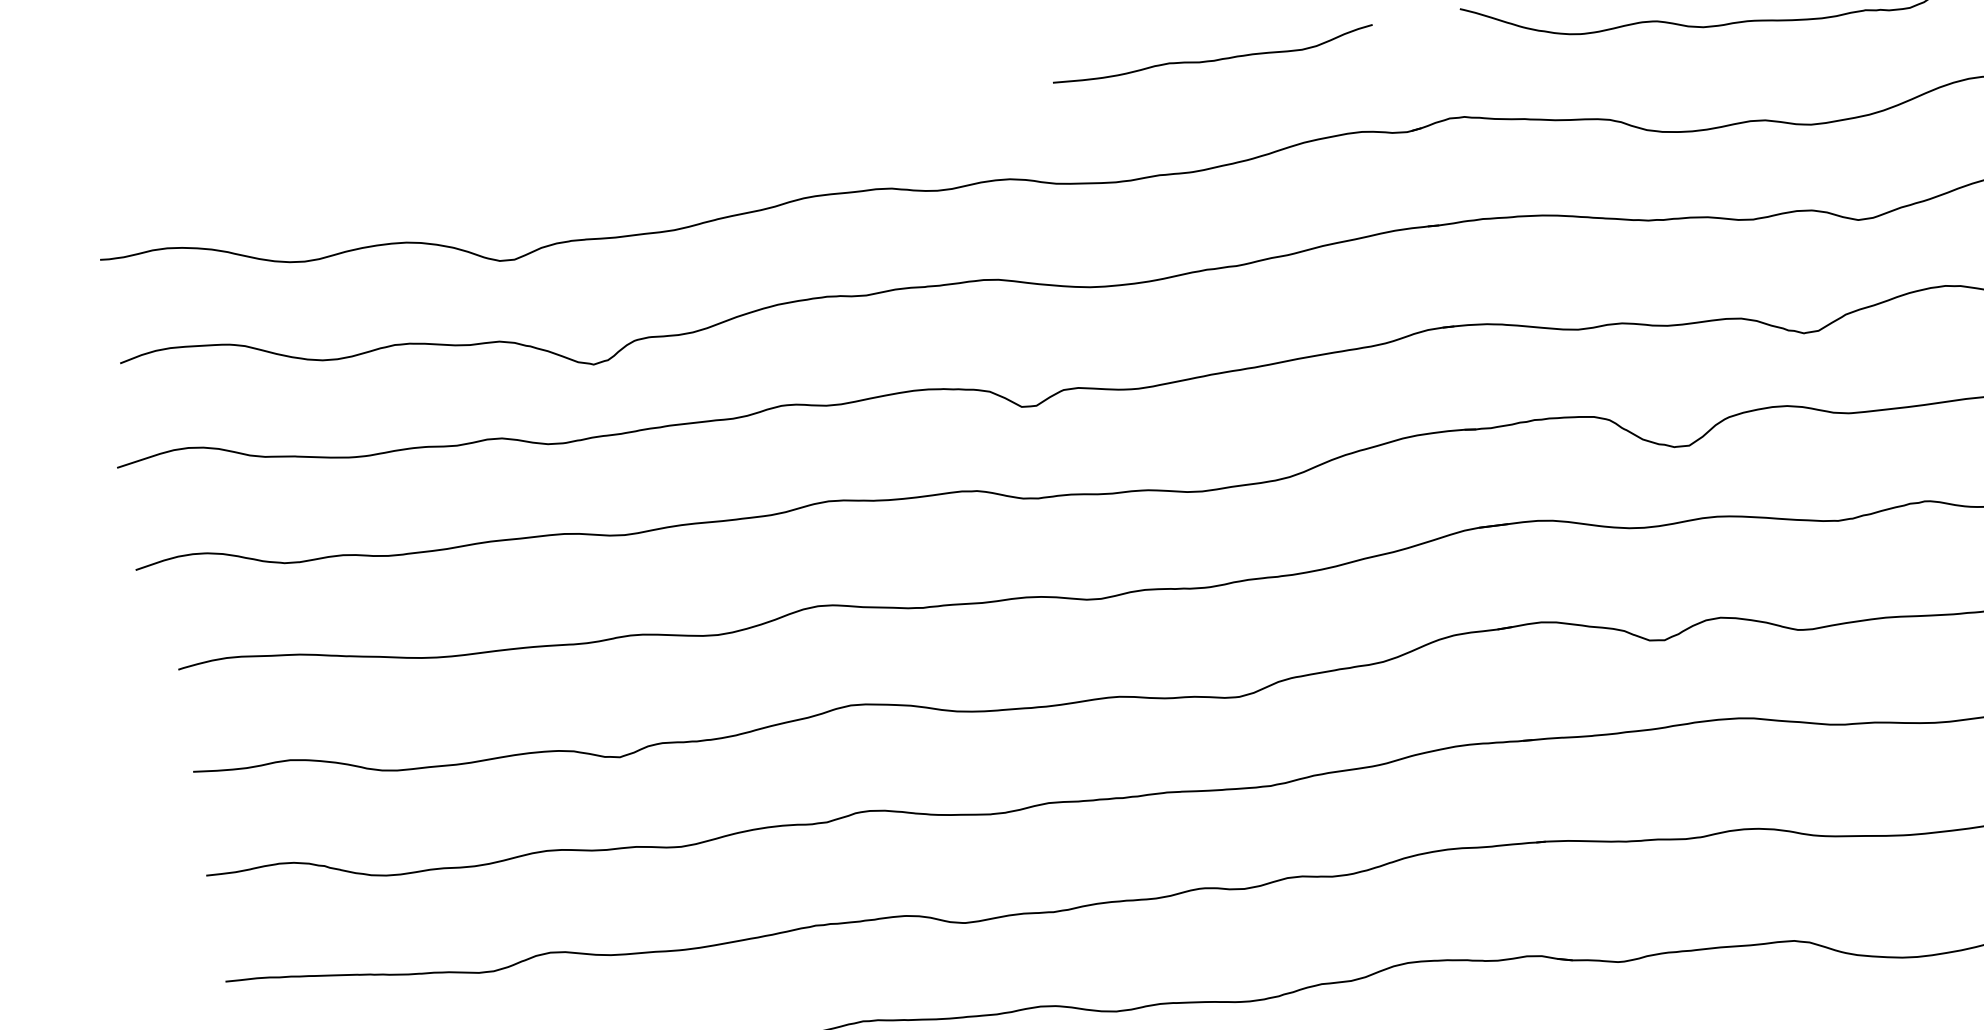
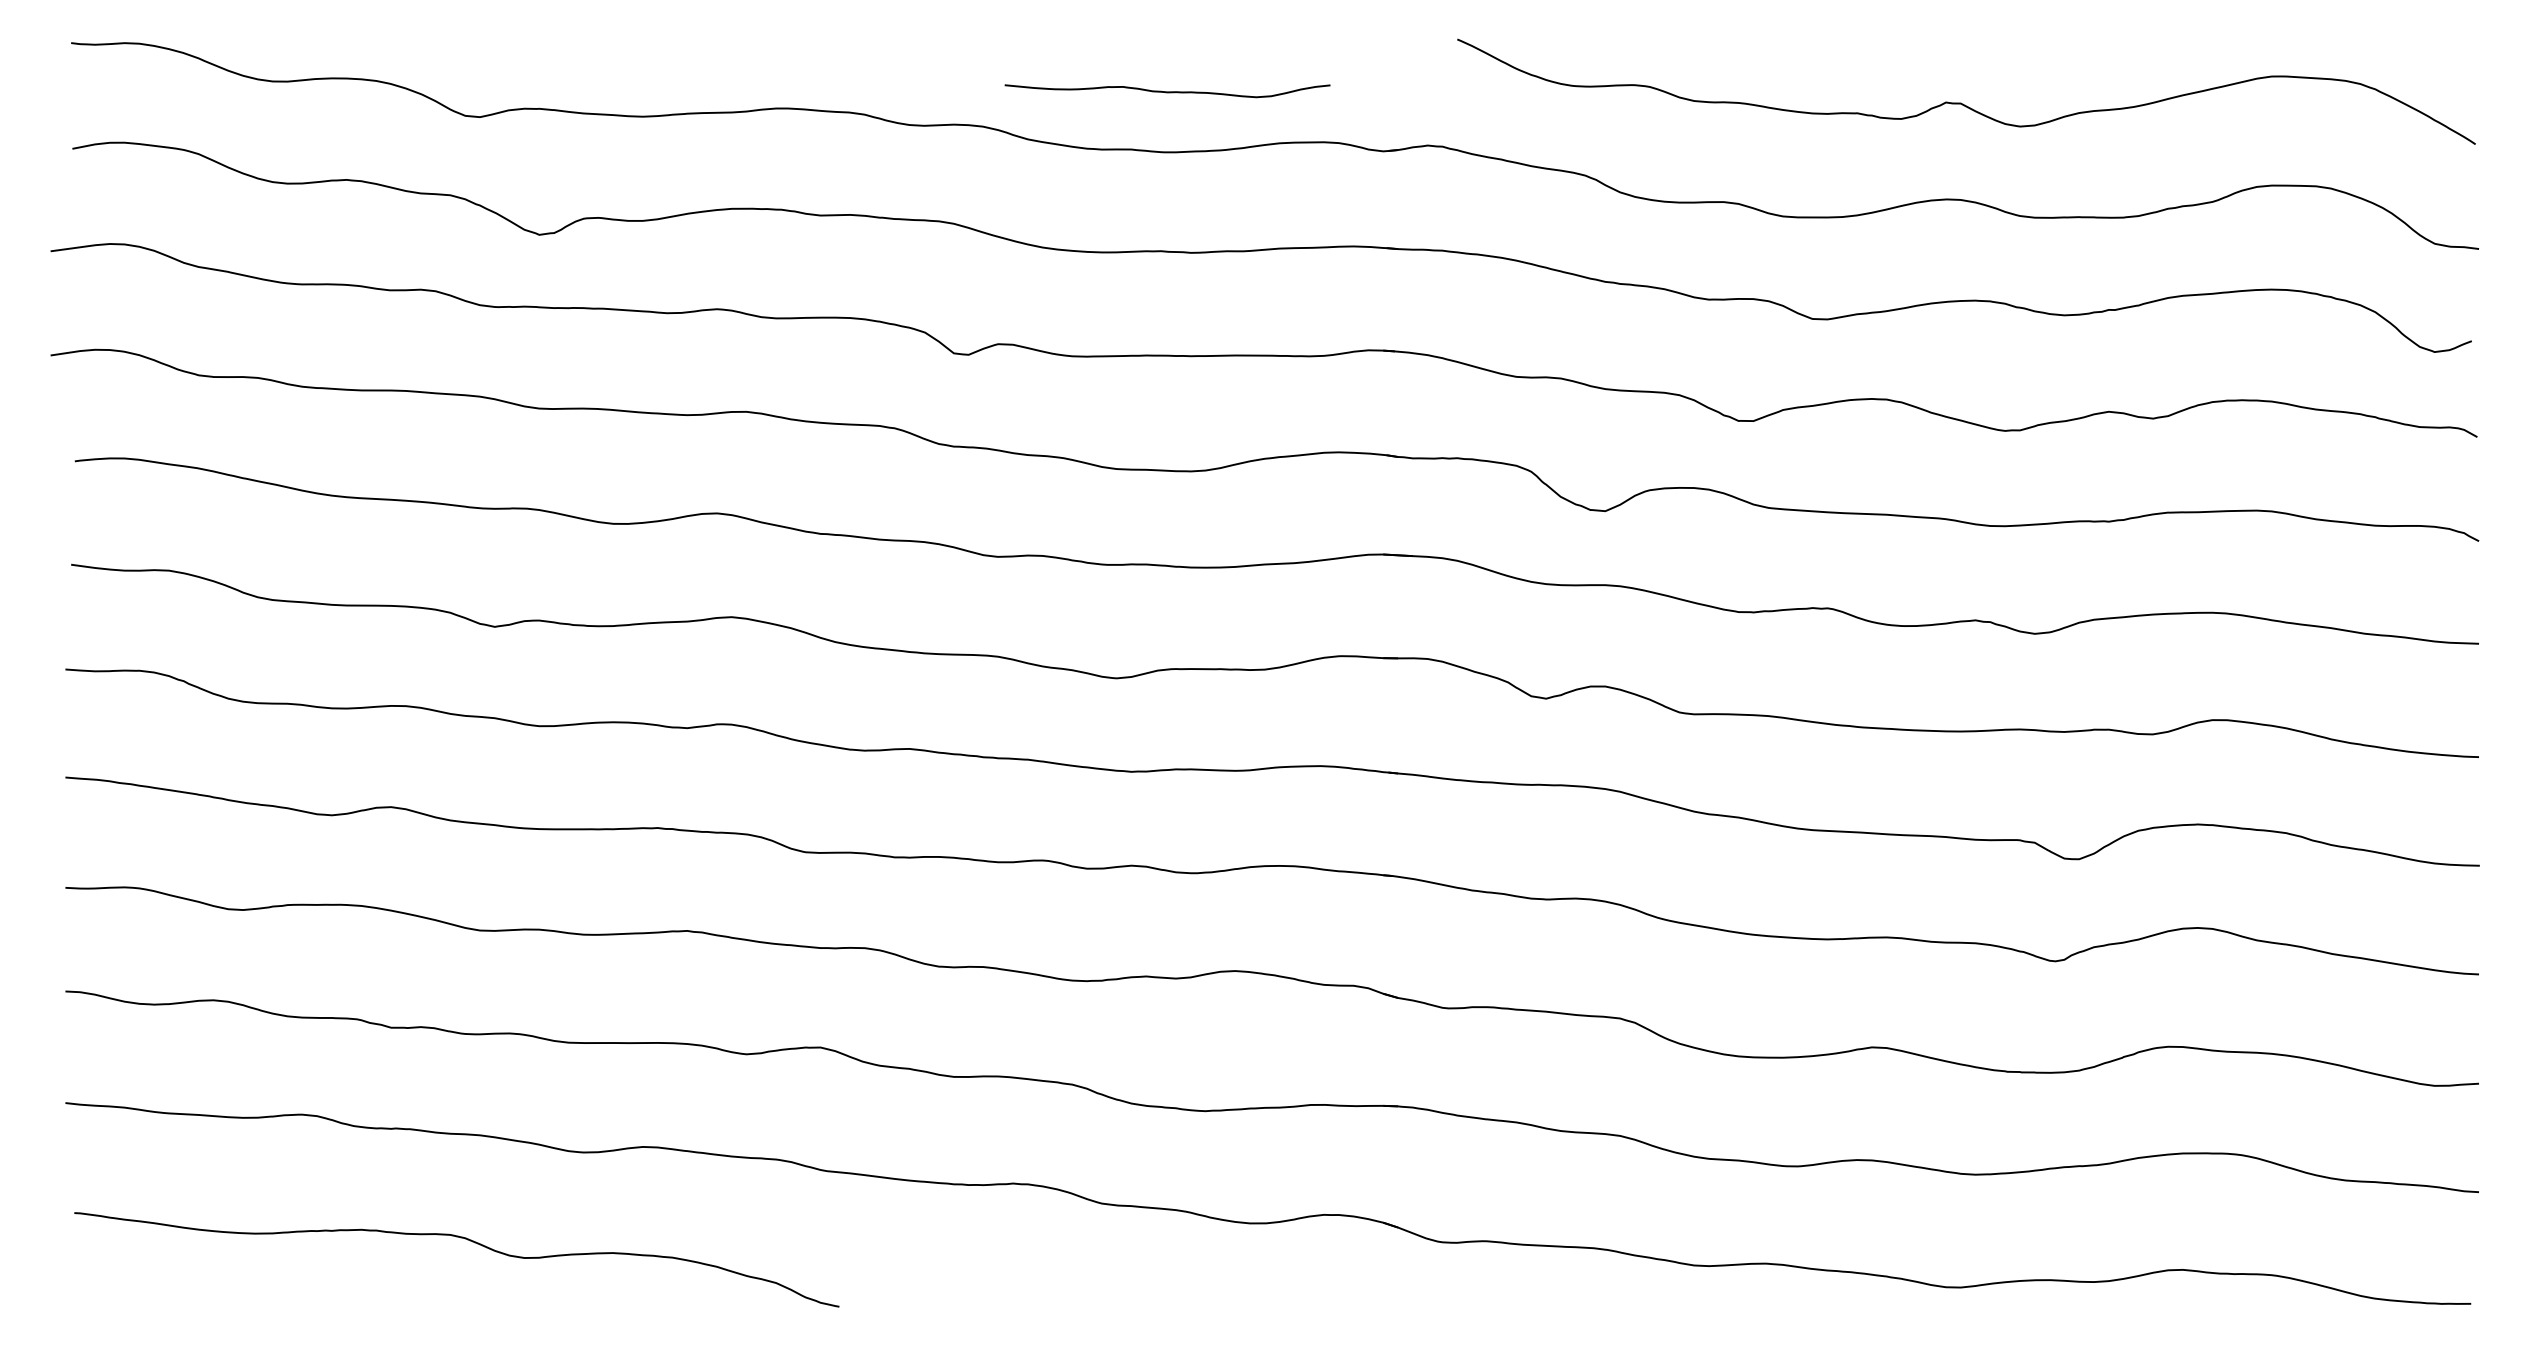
curve: (1213, 59) -> (1167, 91), moved

